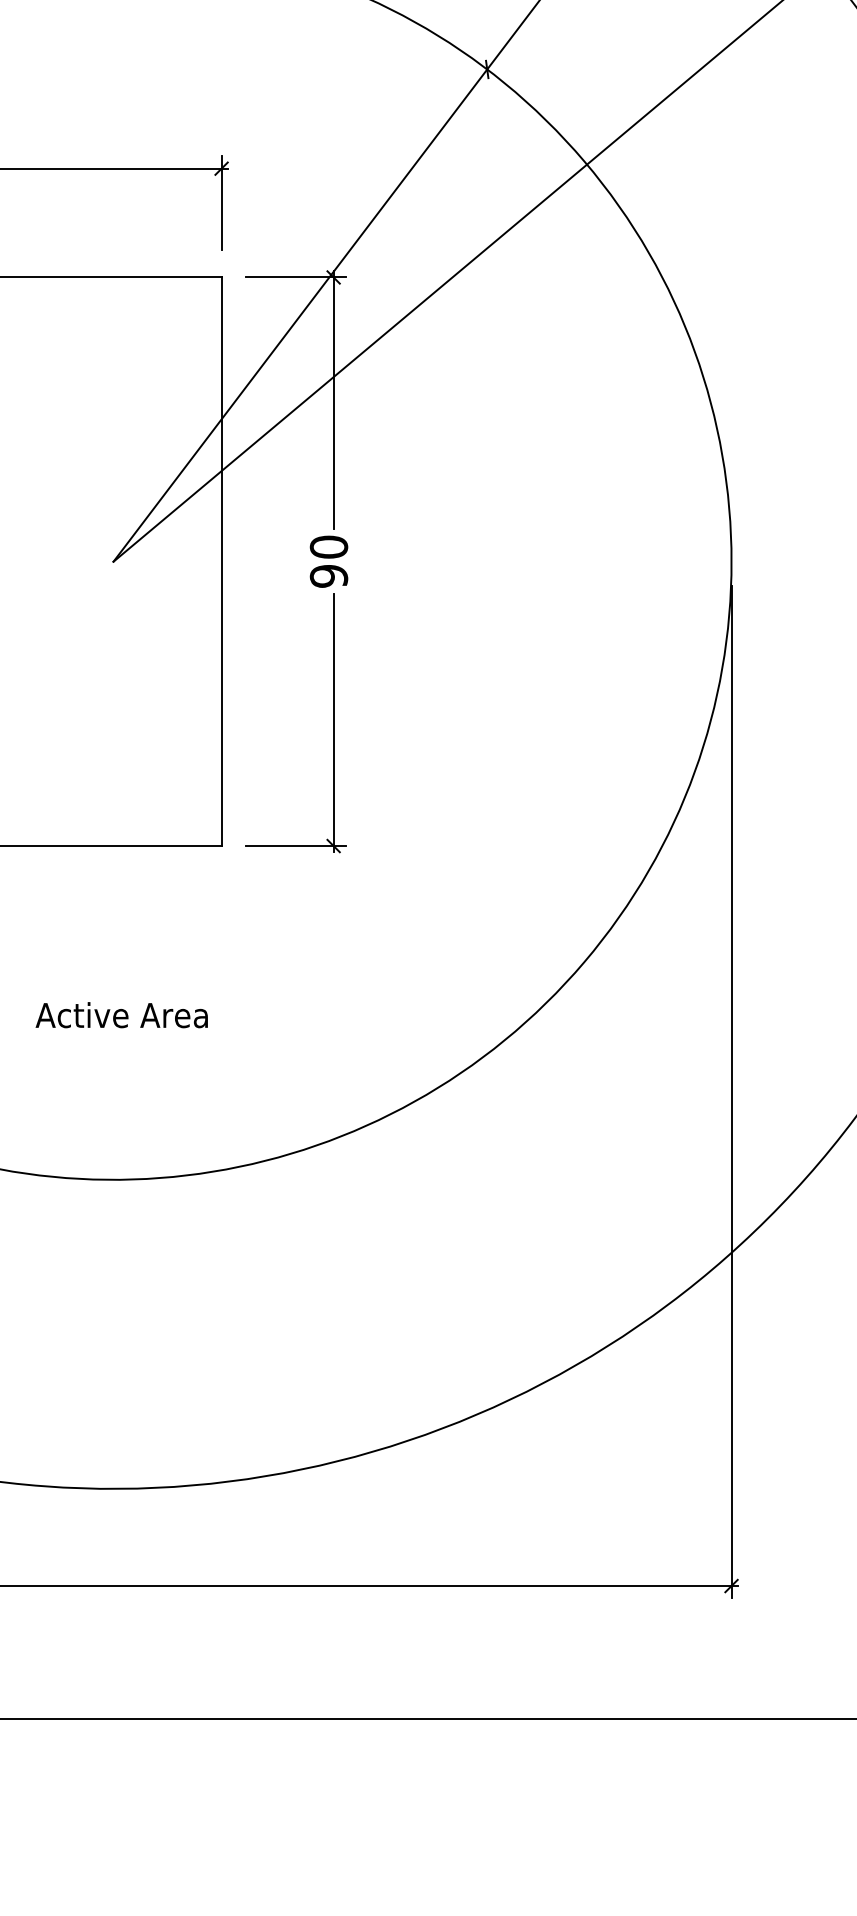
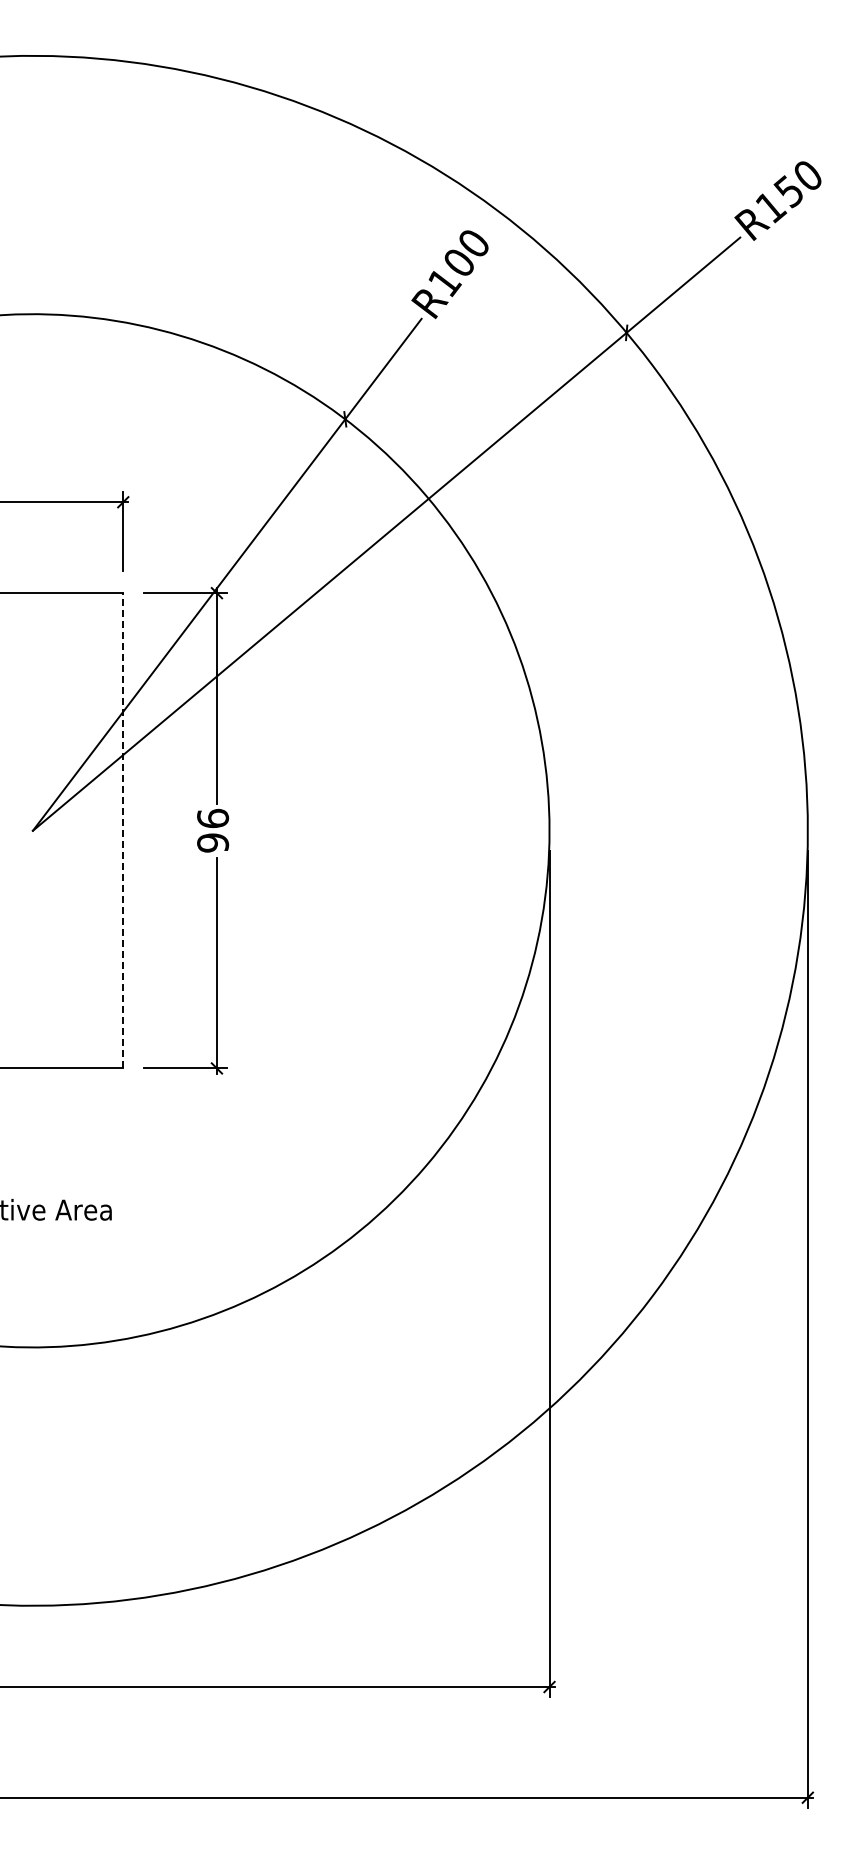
text: (328, 547) -> (212, 818), 90 -> 96
line: (221, 561) -> (123, 830), solid -> dashed

